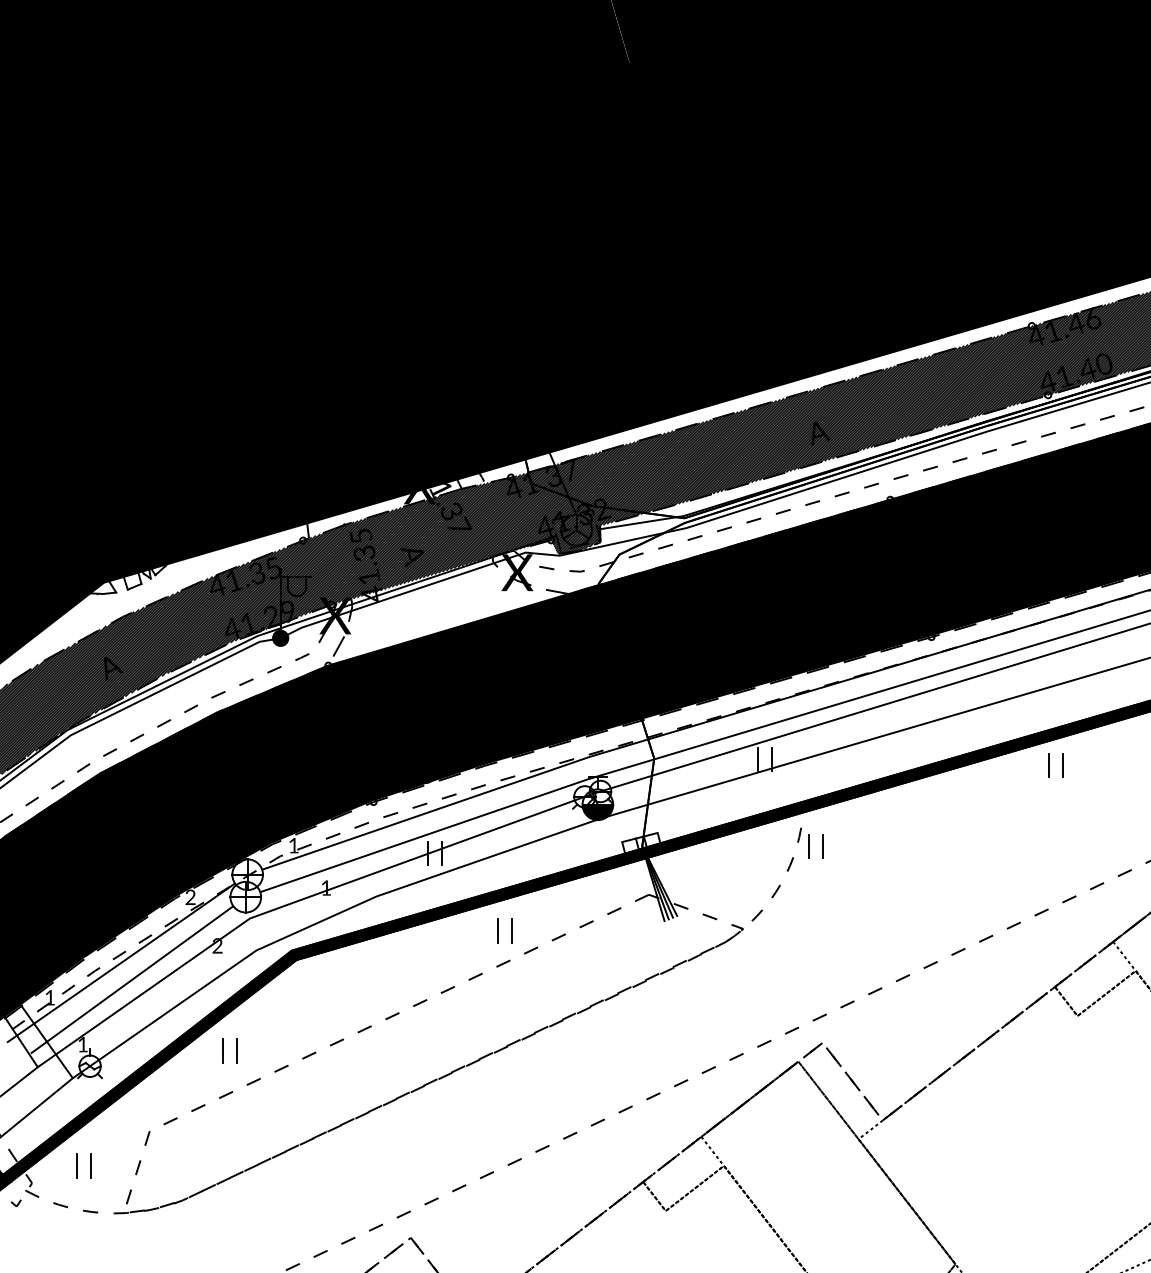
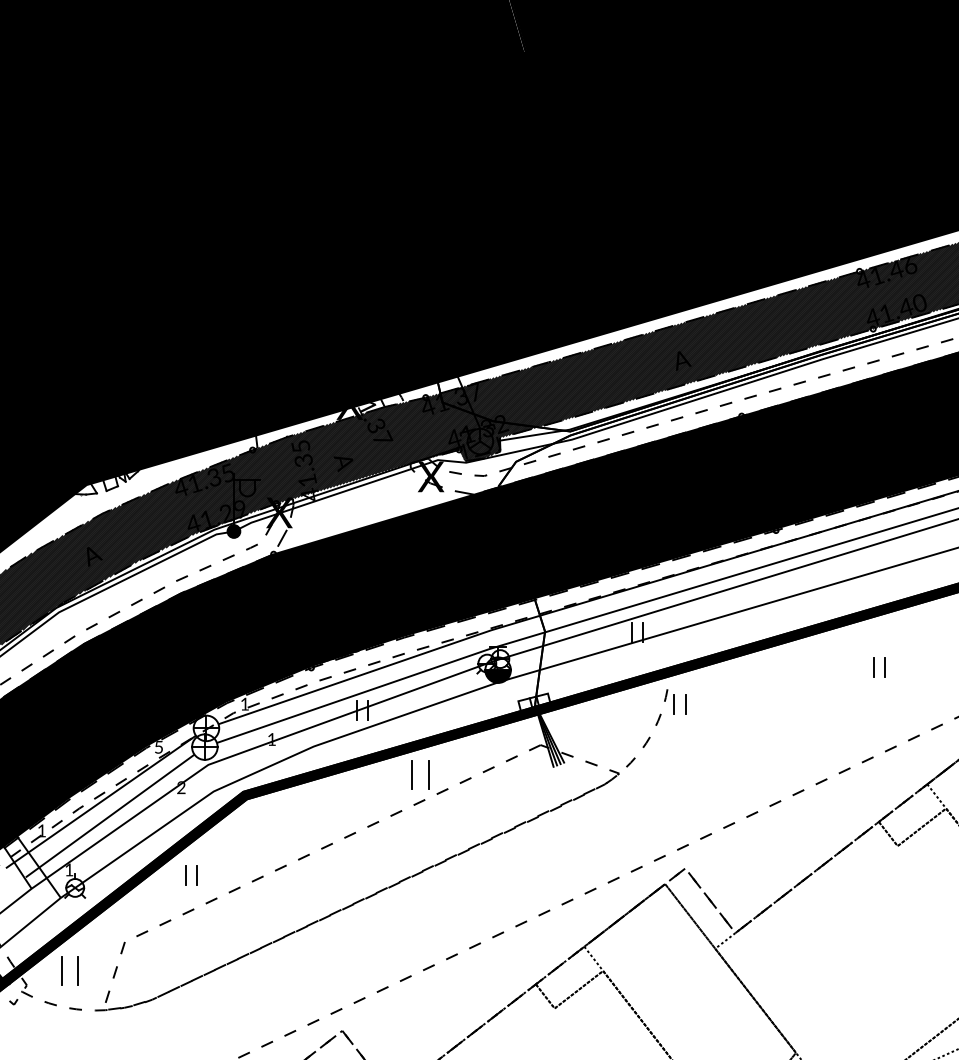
part: (1055, 765) -> (879, 667), moved
text: (190, 897) -> (158, 747), 2 -> 5
part: (504, 930) -> (420, 774), size x1.4
part: (83, 1165) -> (69, 970), size x1.4

